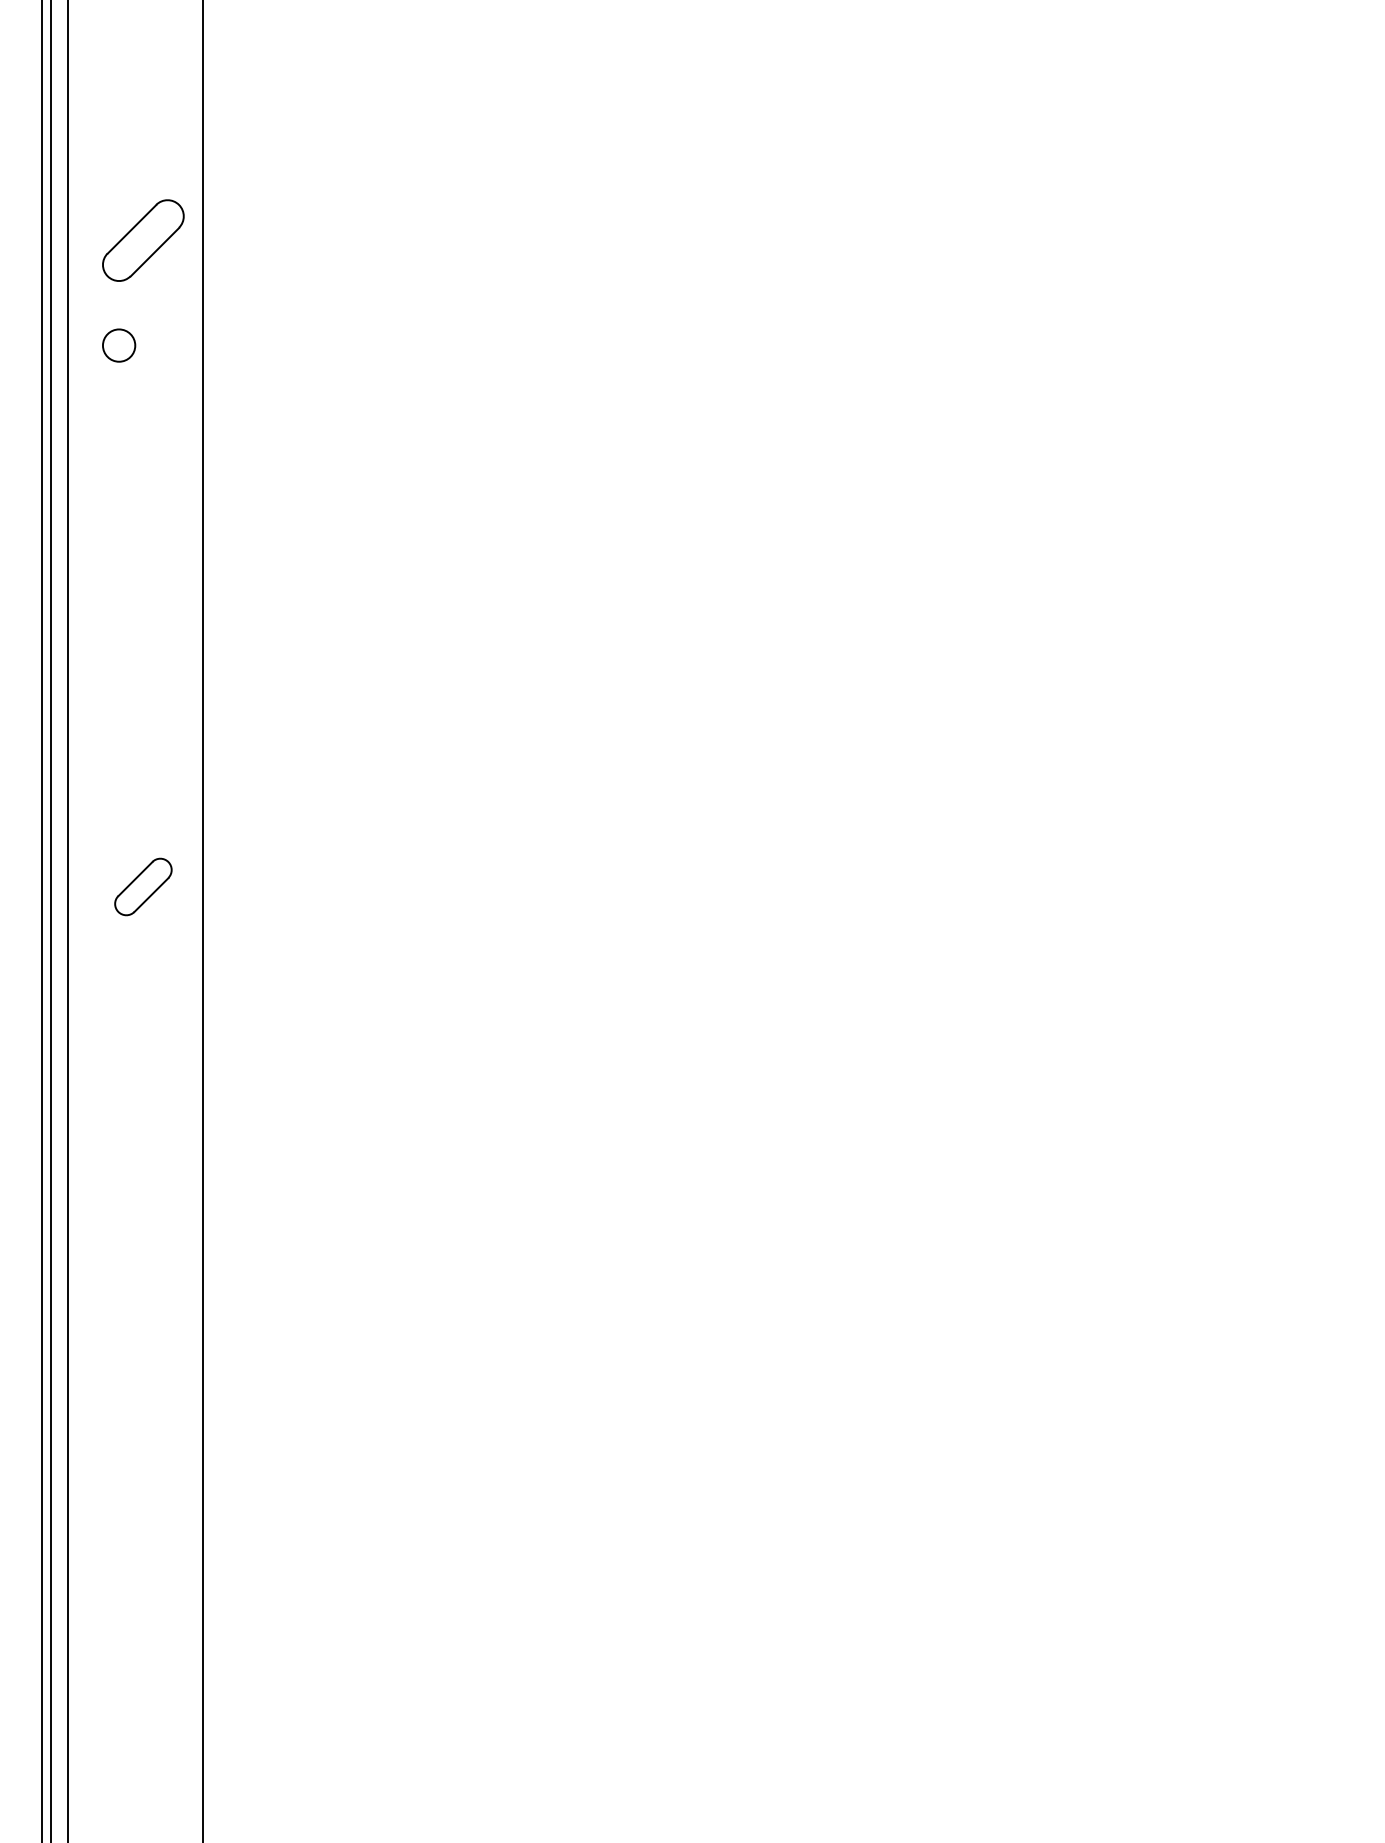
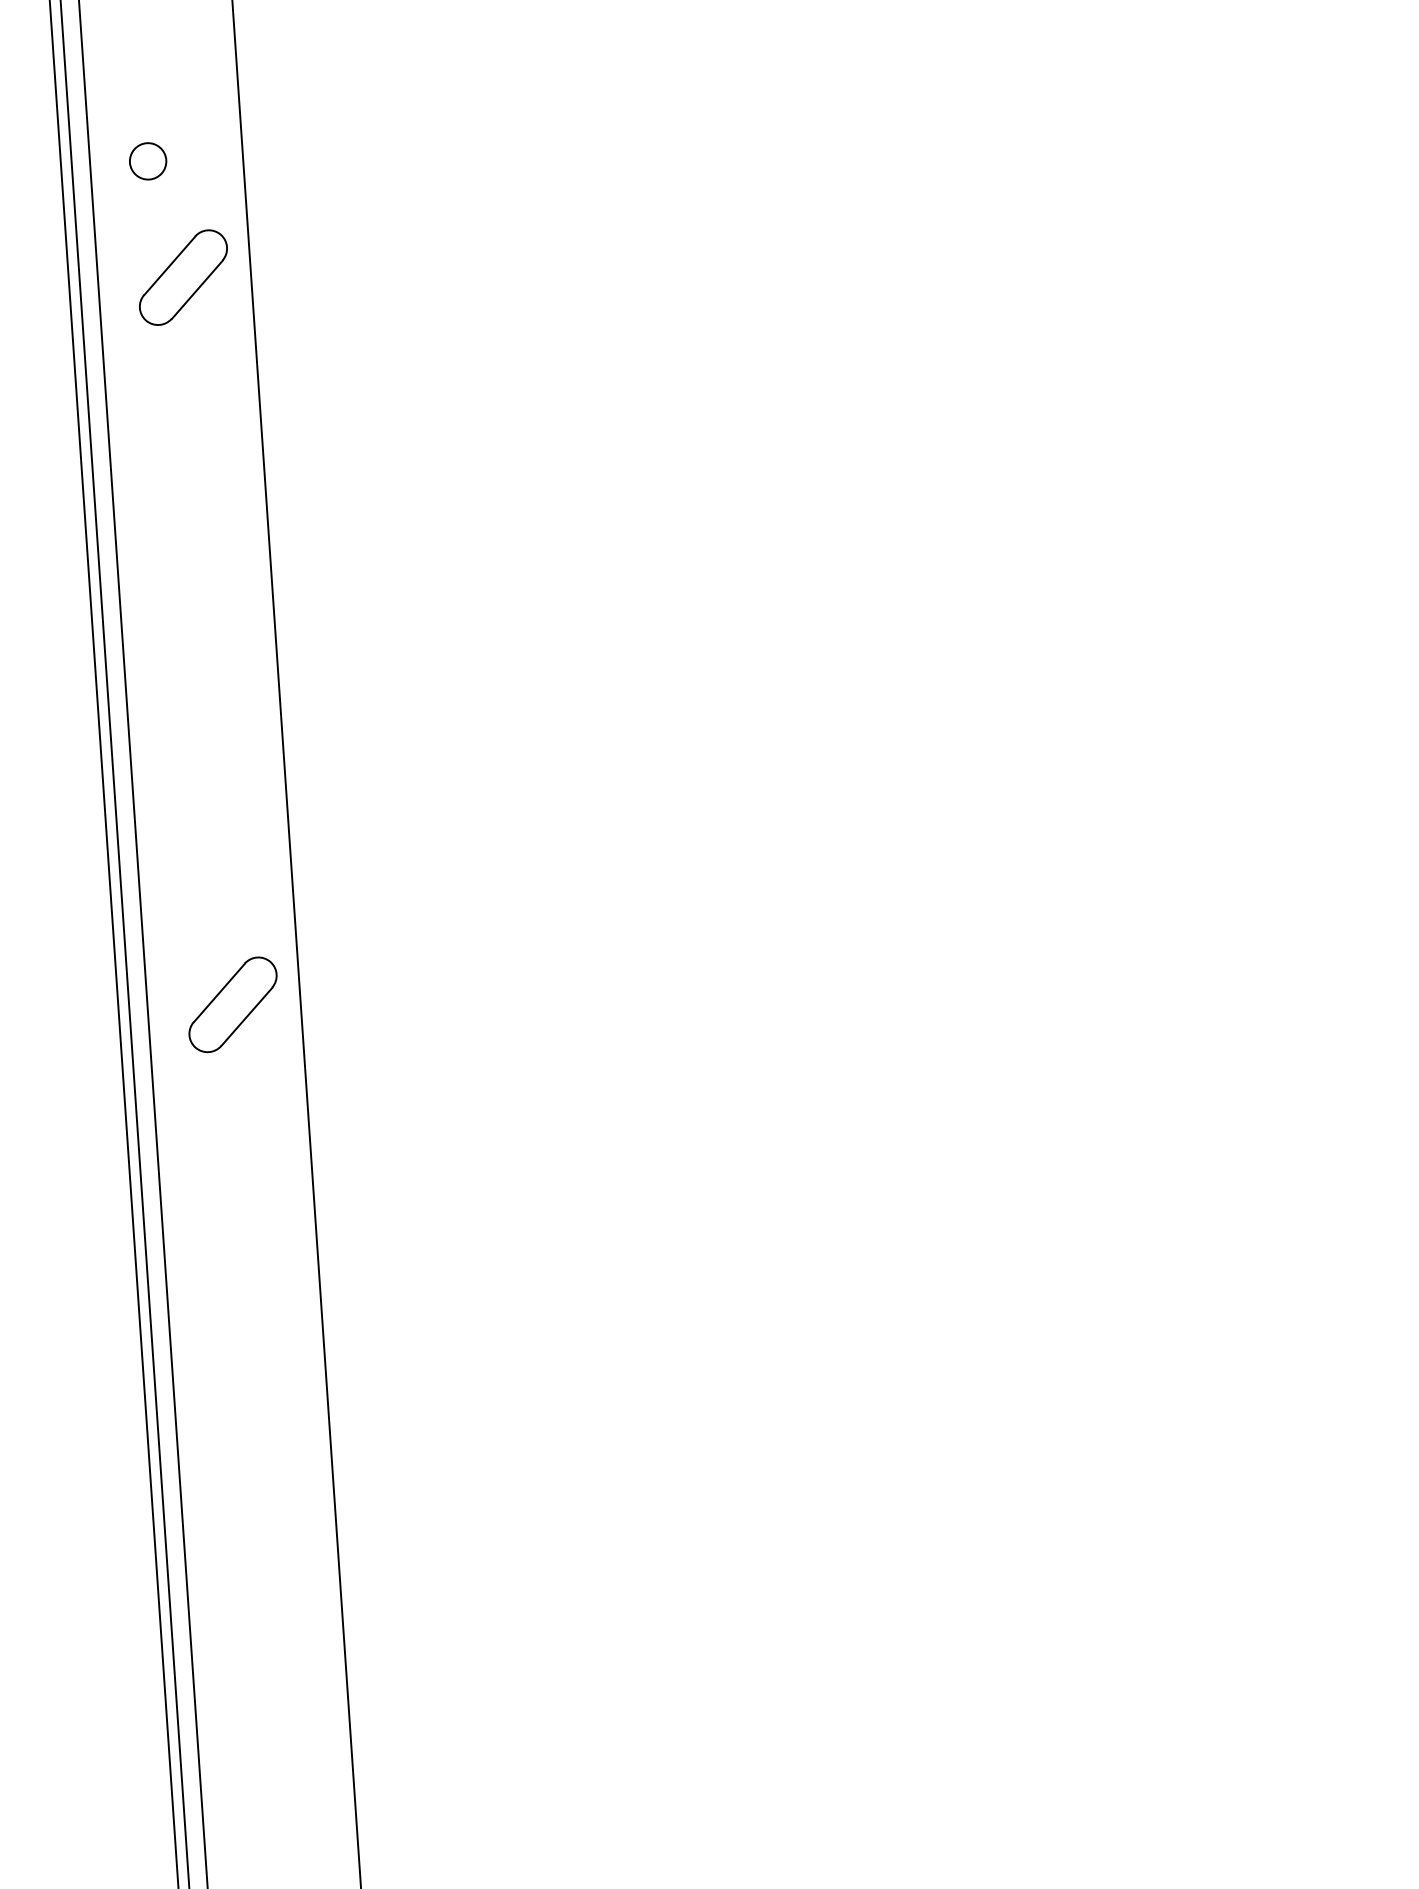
circle: (119, 345) -> (148, 161), moved
part: (143, 886) -> (233, 1004), size x1.43

